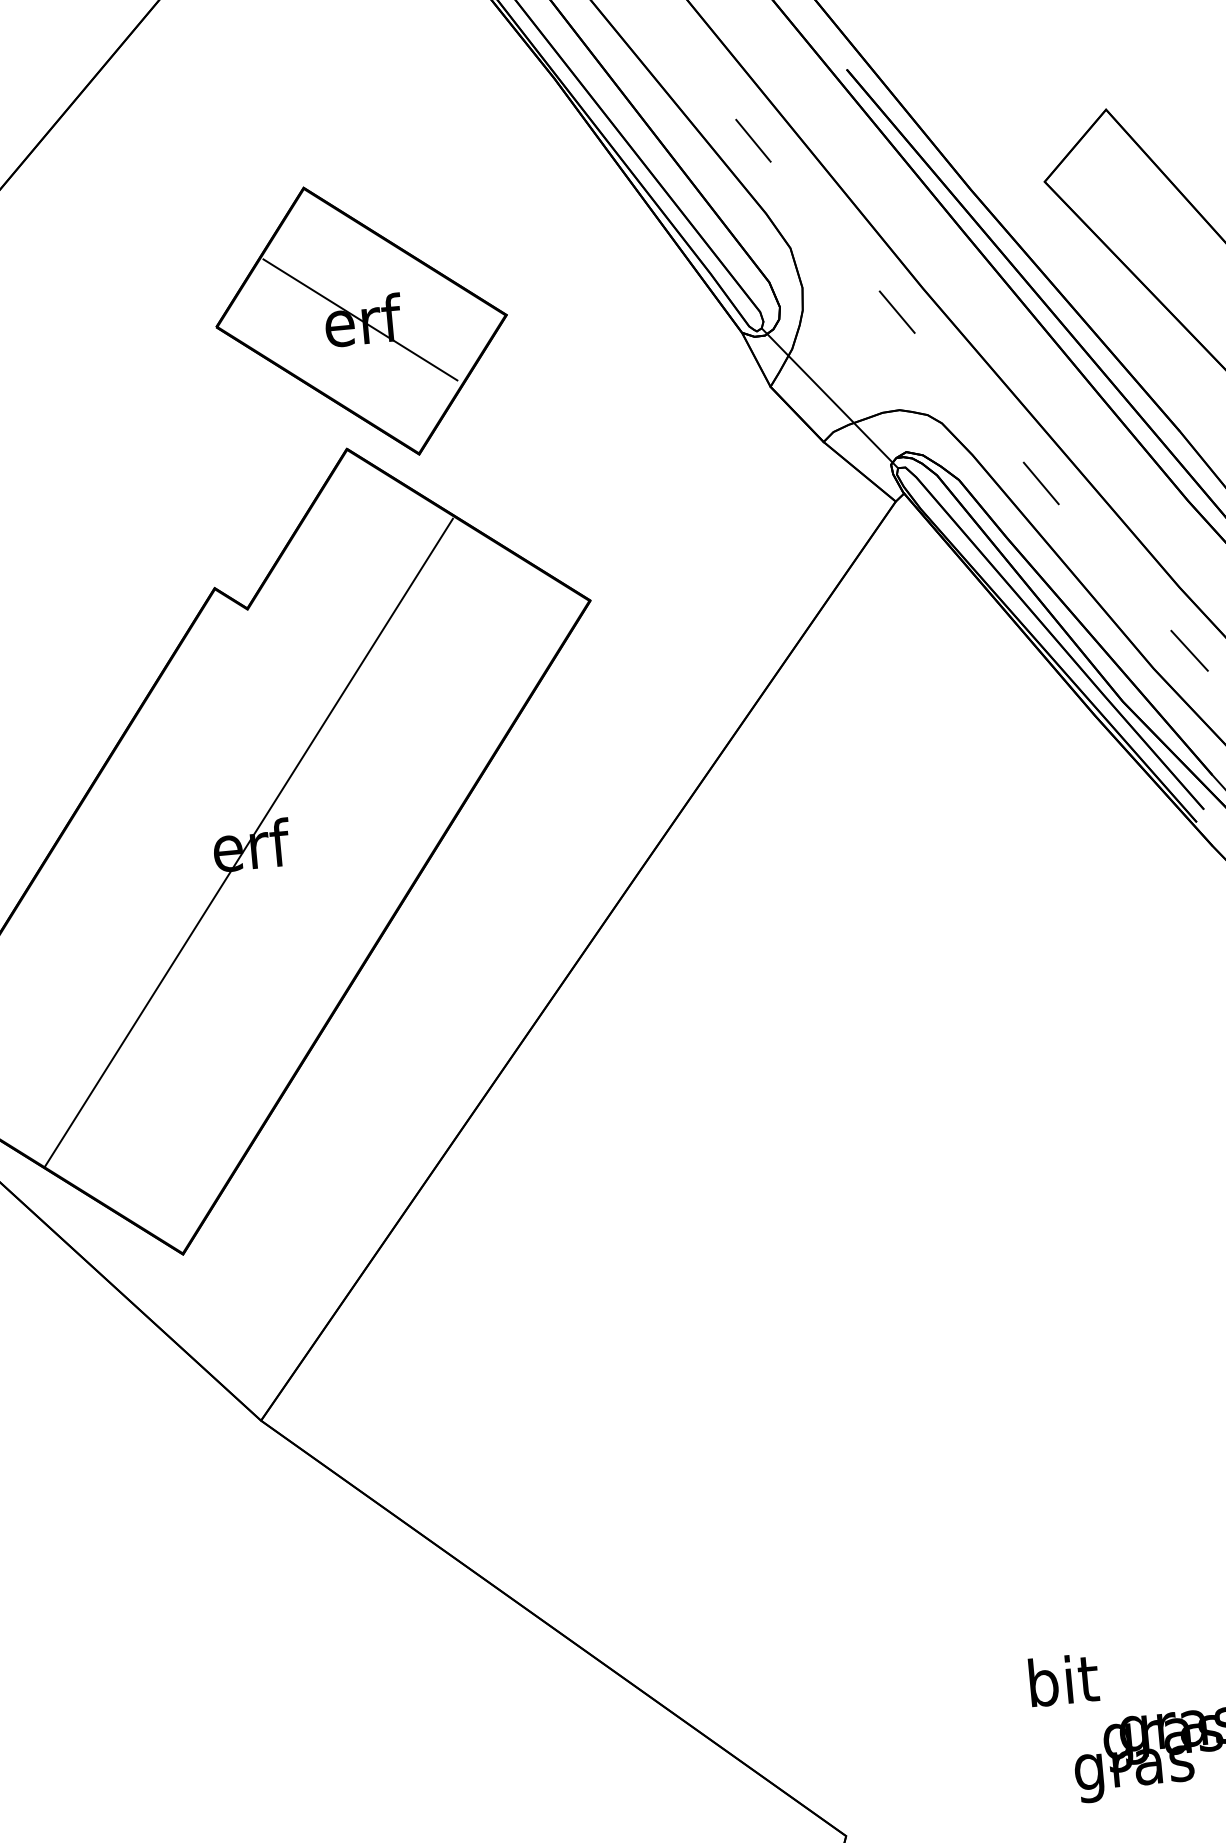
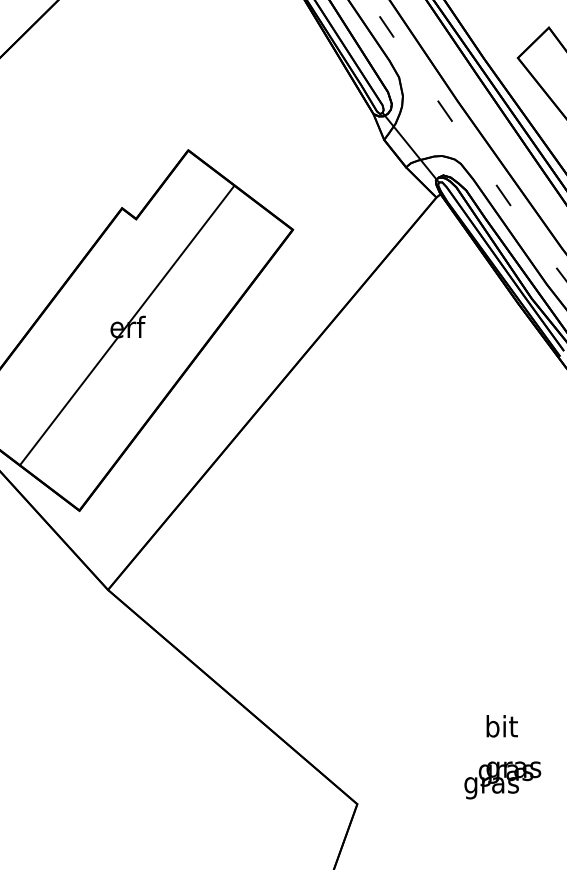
part: (361, 320) -> (200, 92), removed
text: (1062, 1680) -> (501, 726), moved

